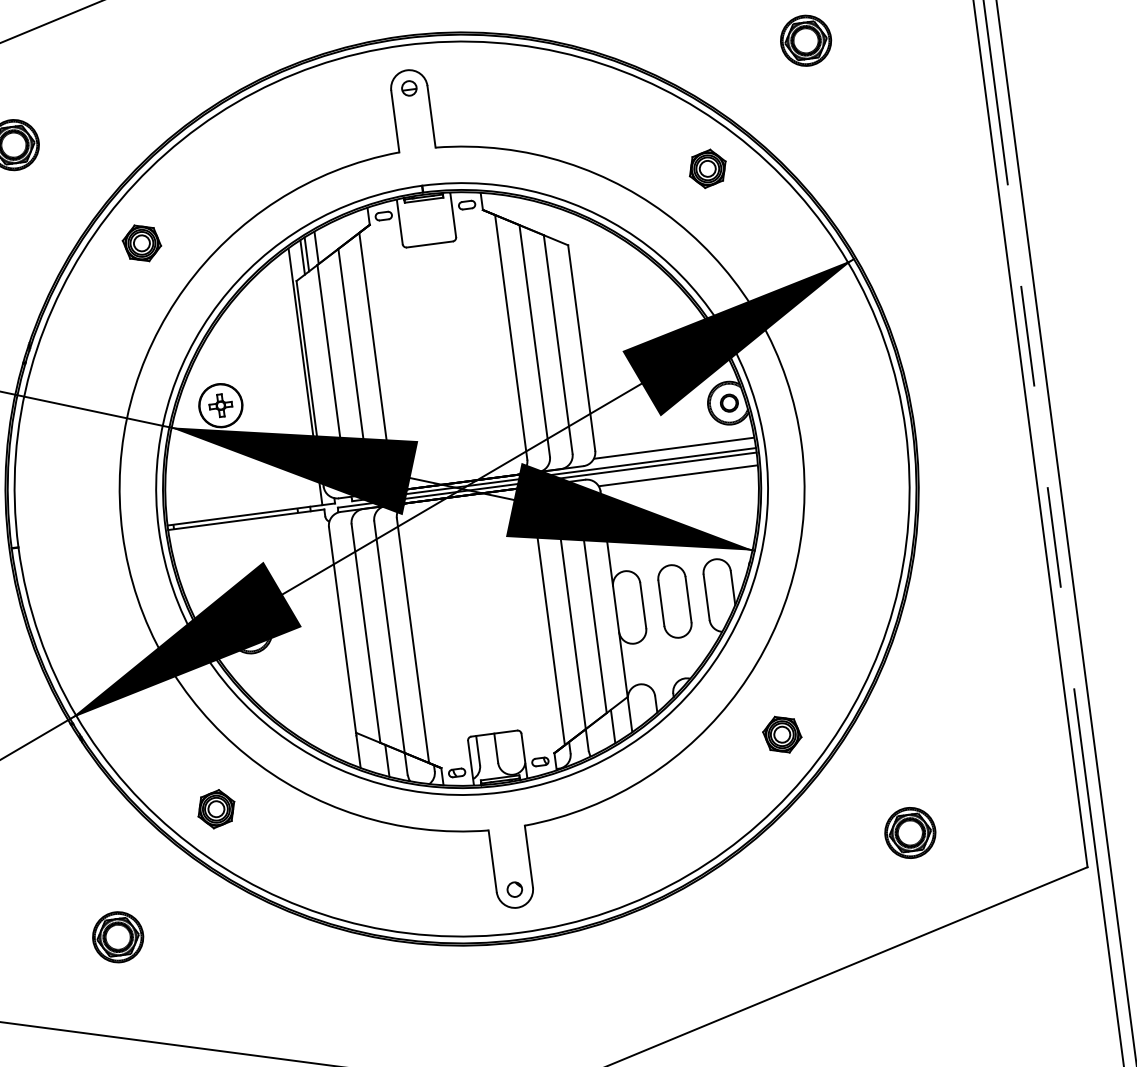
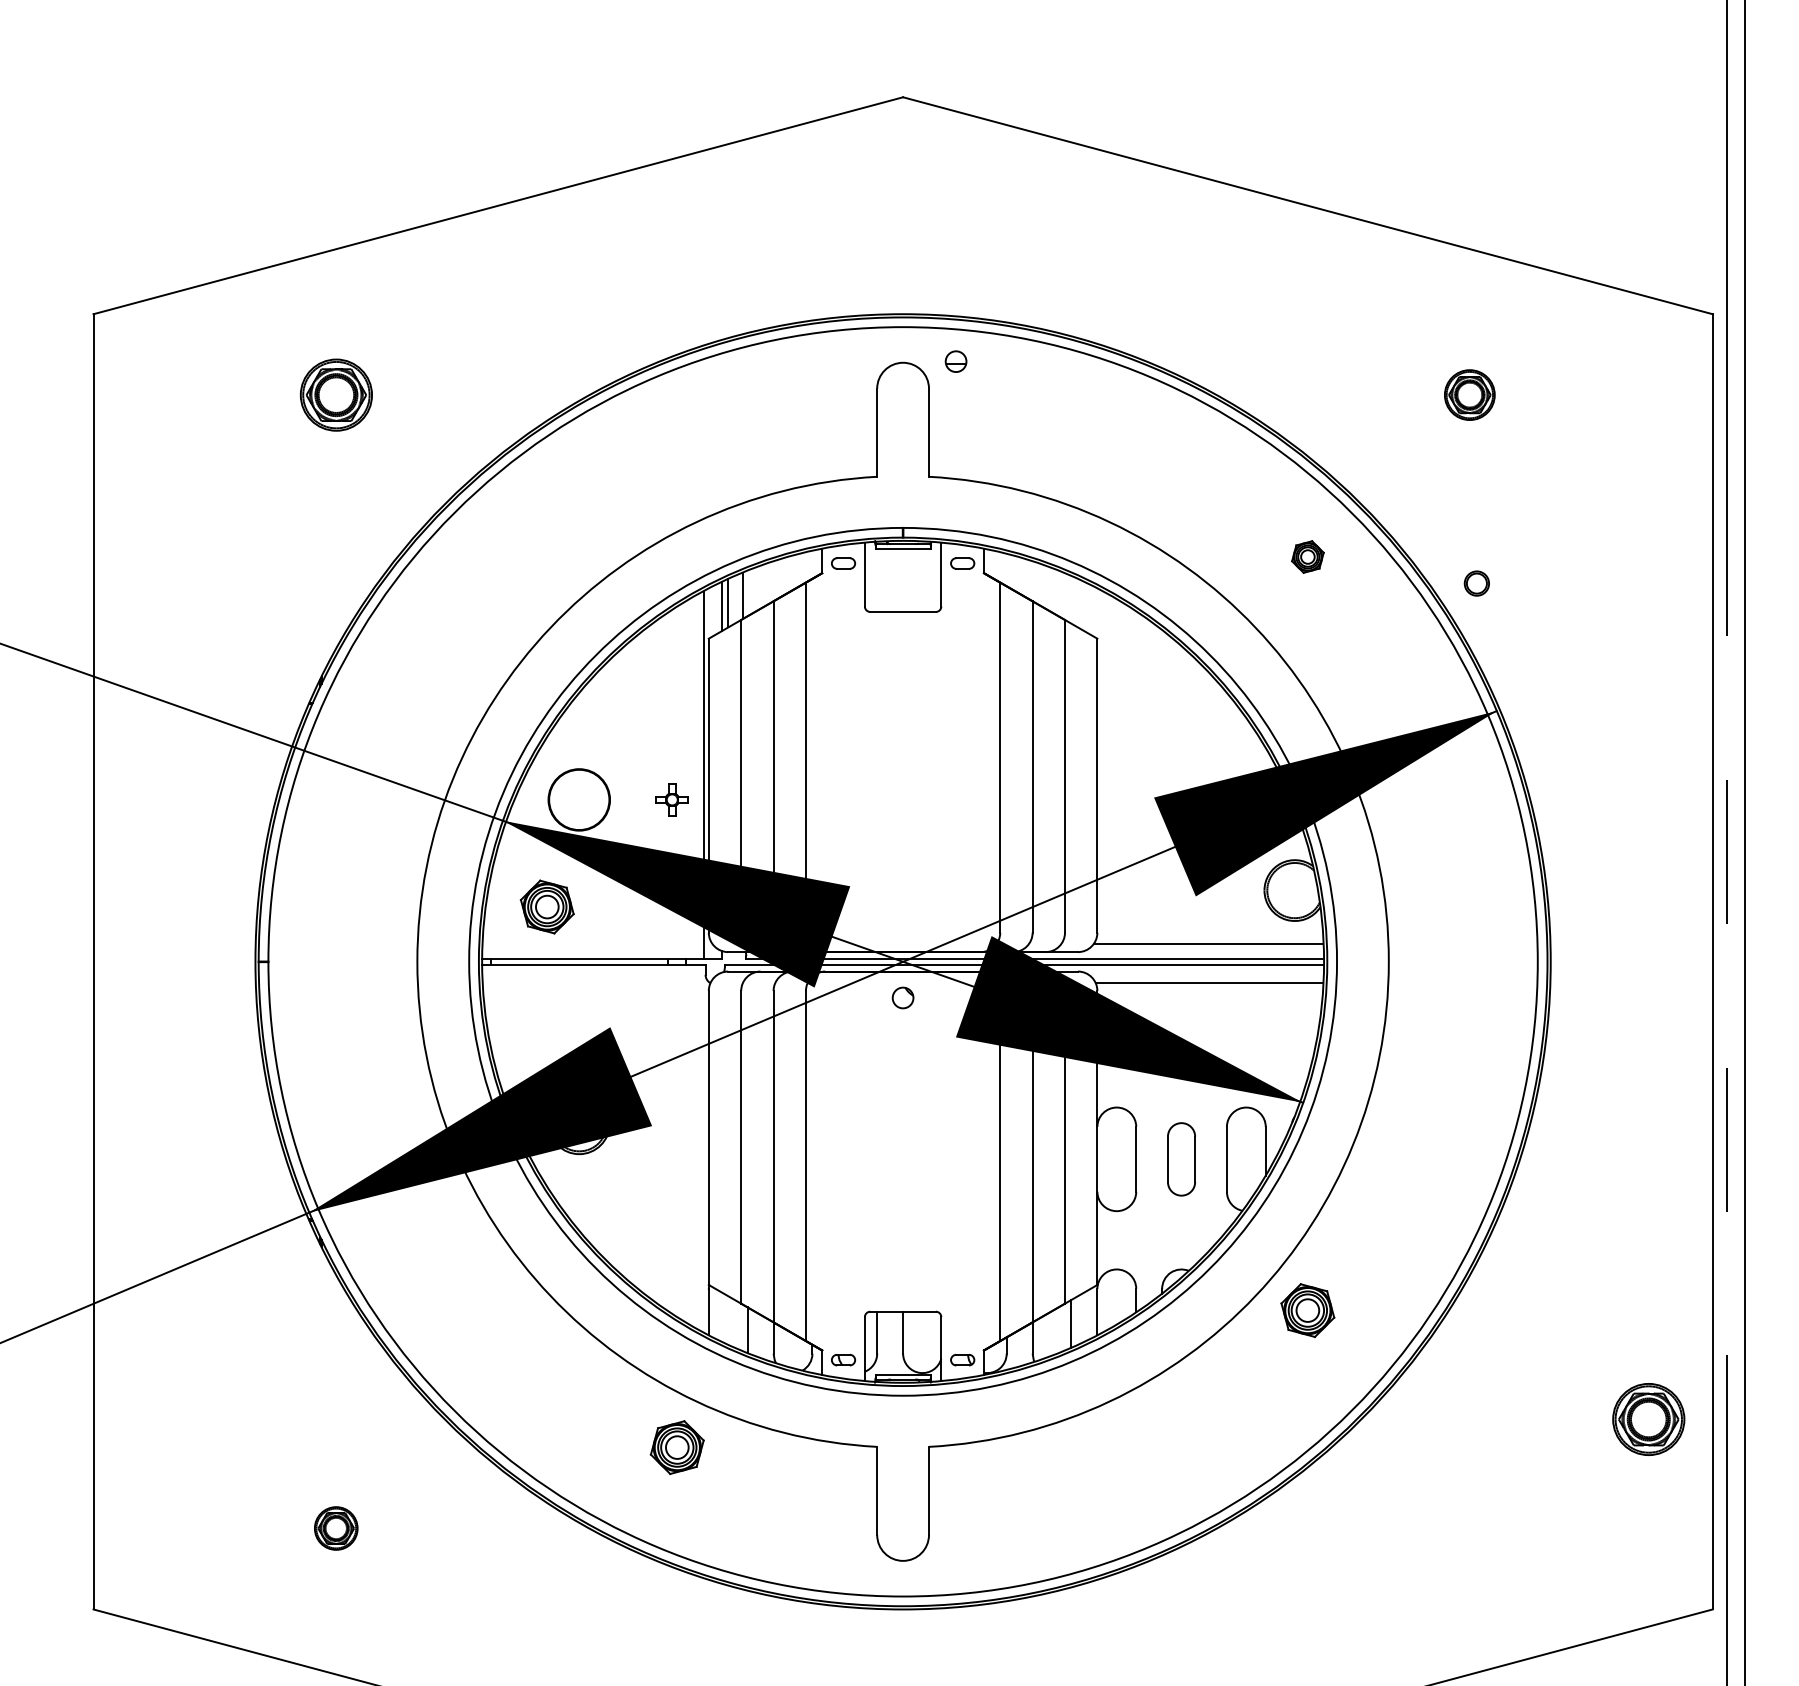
part: (805, 40) -> (1469, 394), size x0.7
part: (408, 88) -> (955, 361), moved
part: (707, 168) -> (1307, 556), size x0.6
part: (141, 243) -> (546, 906), moved
part: (729, 403) -> (1476, 583), moved
part: (220, 405) -> (671, 799), moved
part: (674, 601) -> (1181, 1159), size x0.7
part: (782, 734) -> (1307, 1310), moved
part: (215, 809) -> (676, 1447), moved
part: (910, 833) -> (1648, 1419), moved
part: (514, 889) -> (902, 997), moved
part: (117, 937) -> (335, 1528), size x0.6

